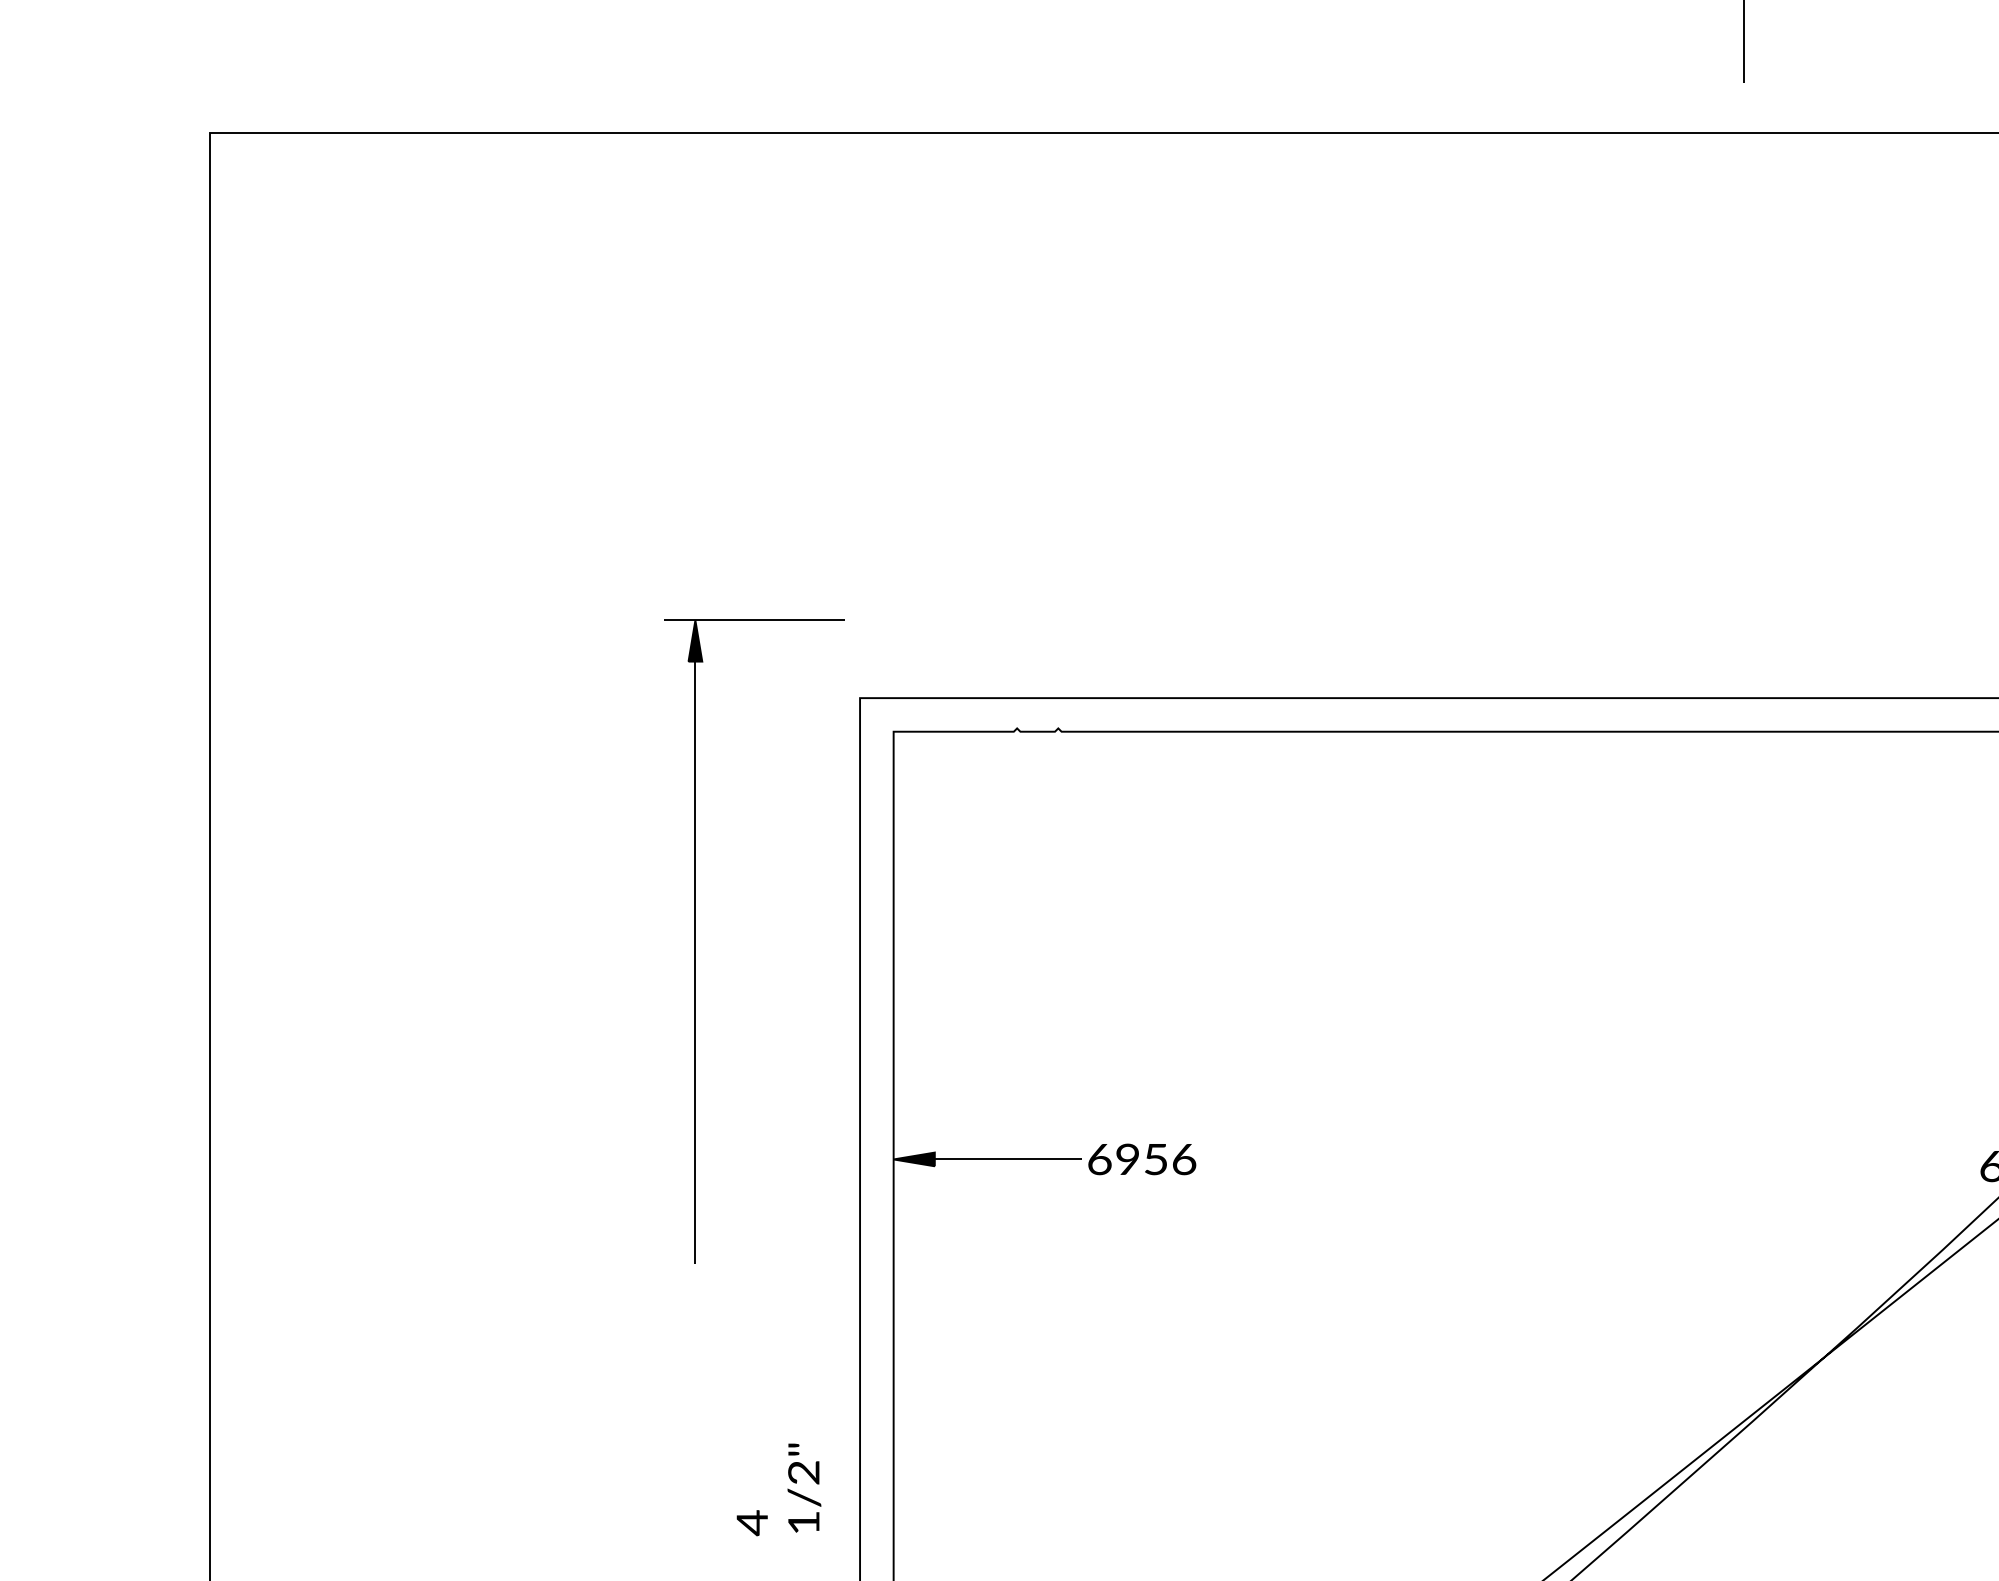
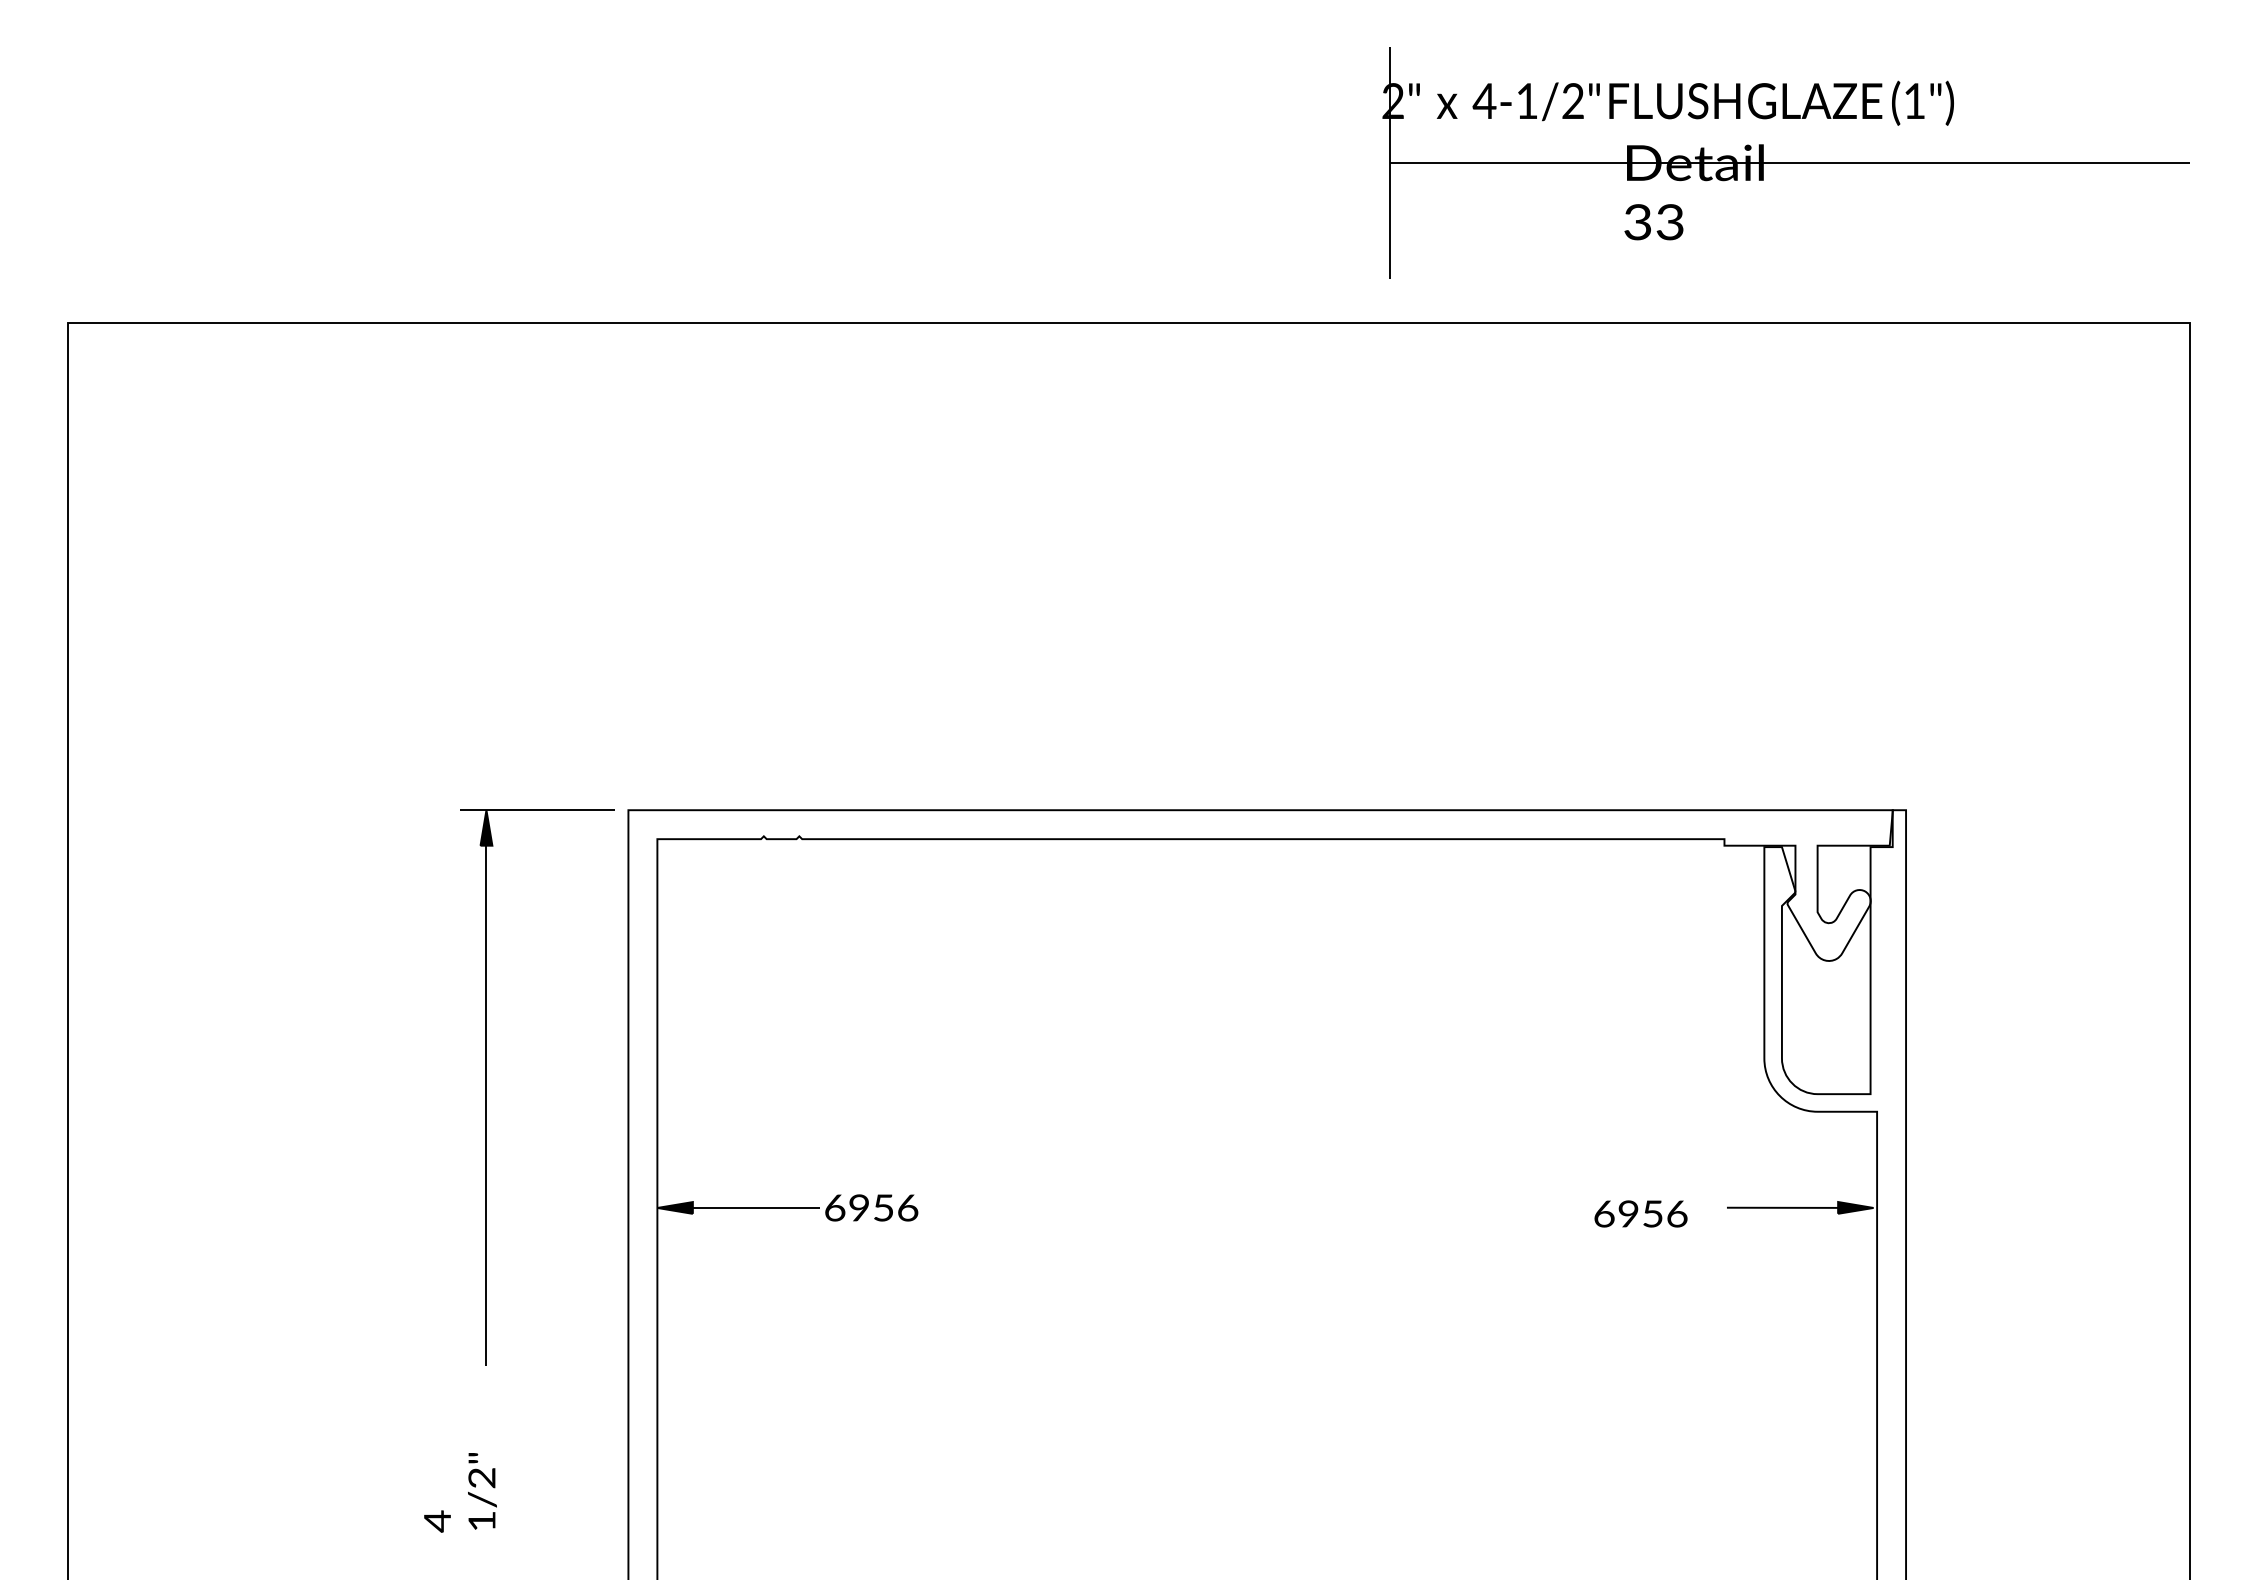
part: (695, 942) -> (486, 1087), moved
text: (778, 1489) -> (460, 1492), moved

